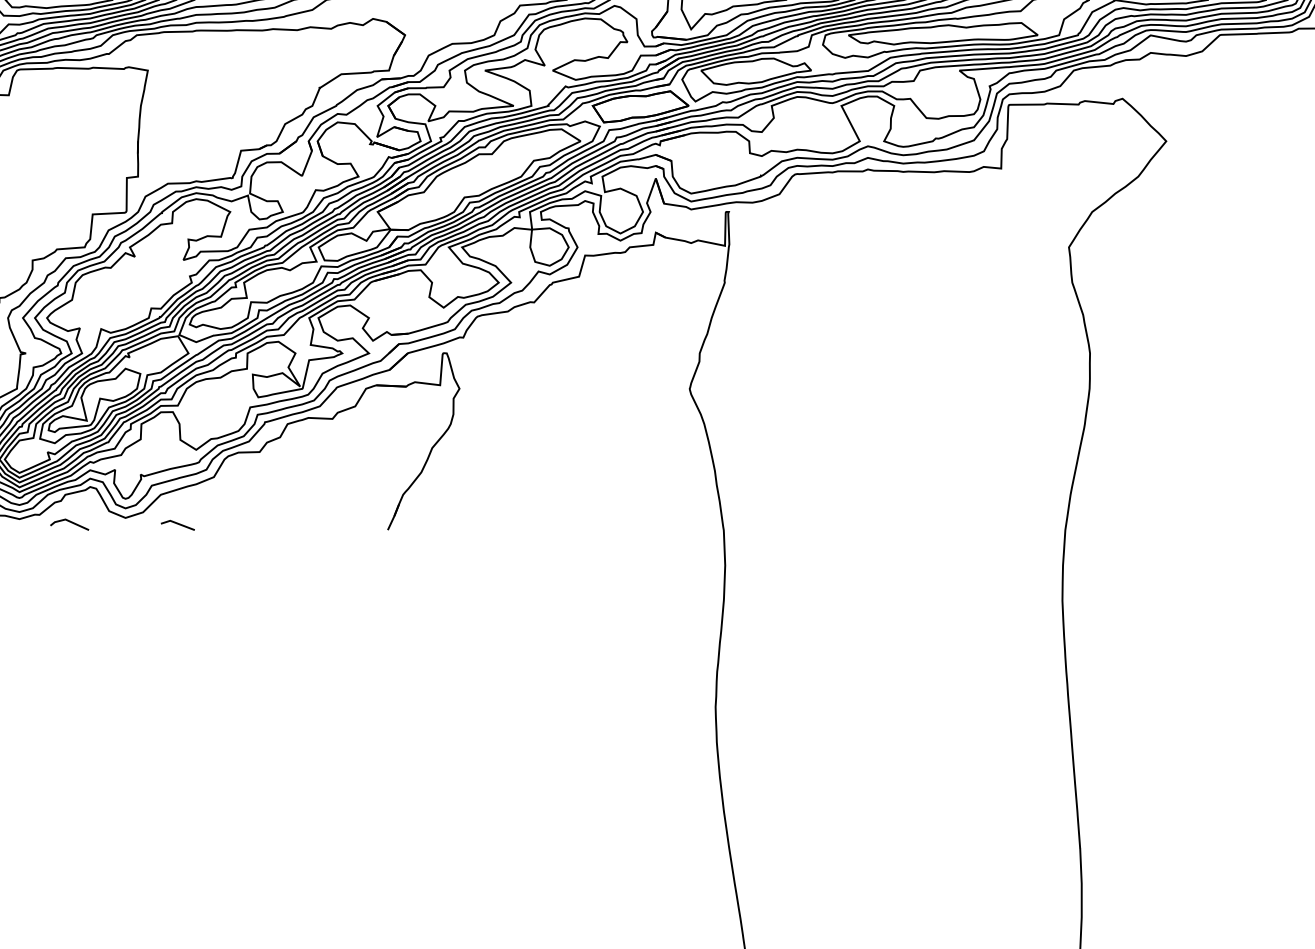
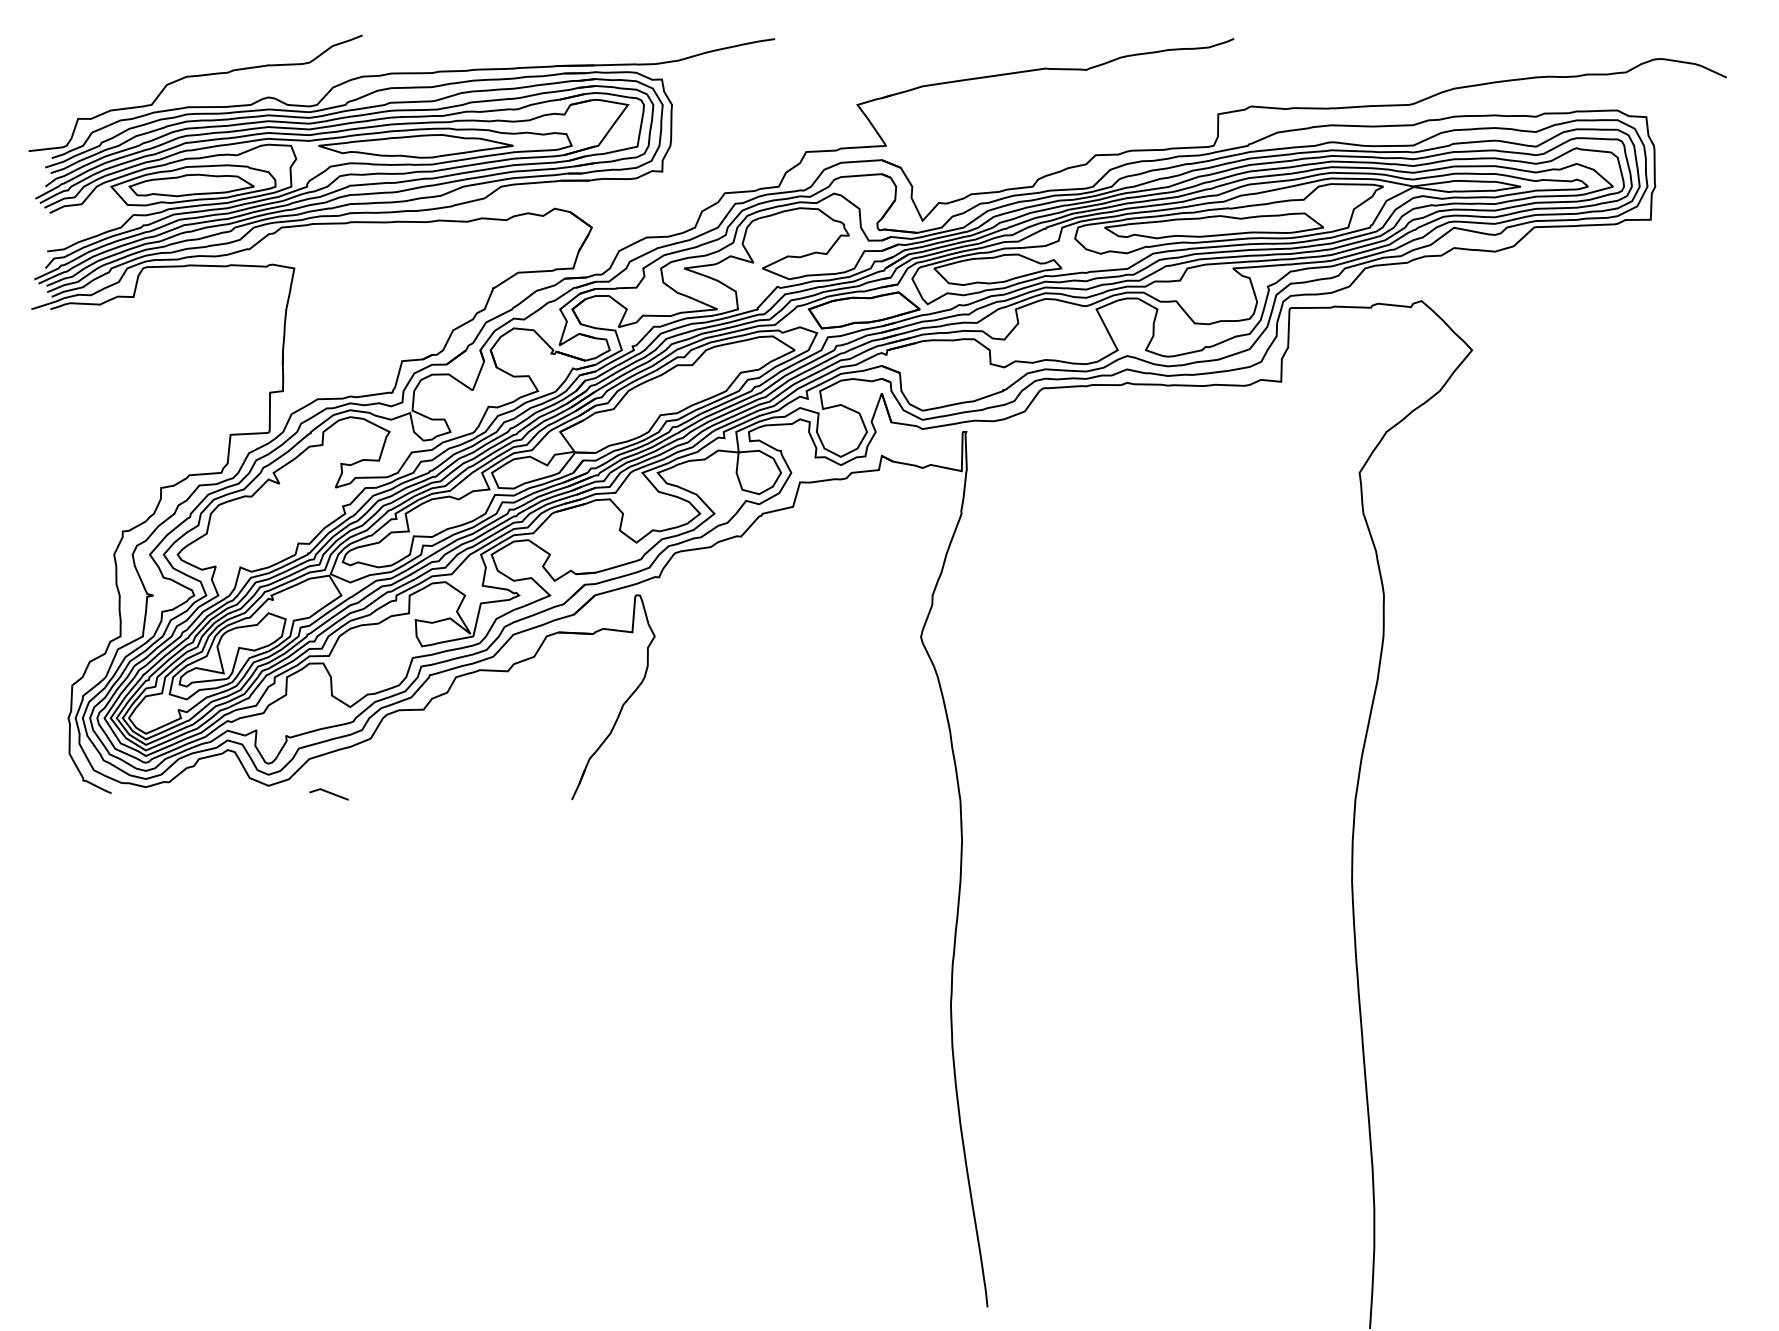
line: (70, 522) -> (204, 791), removed

